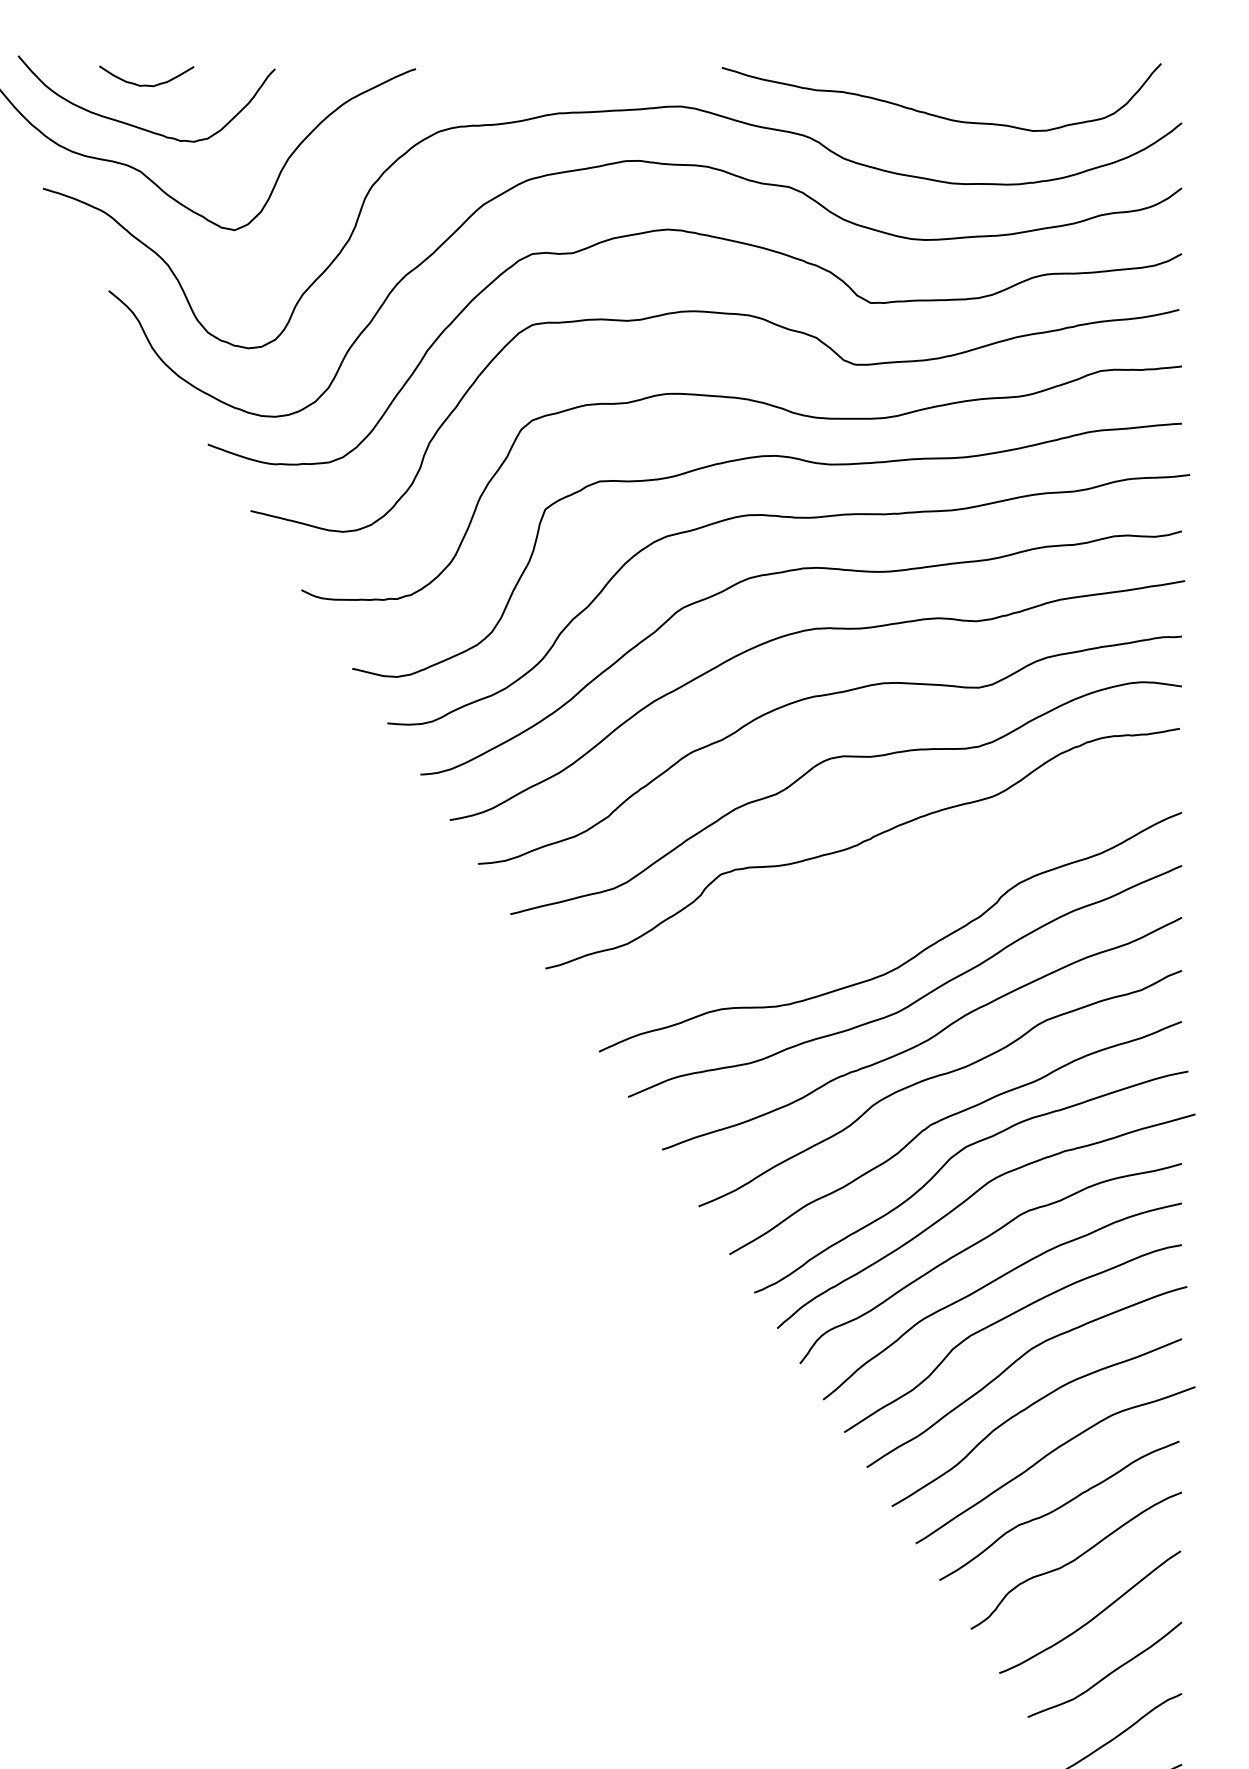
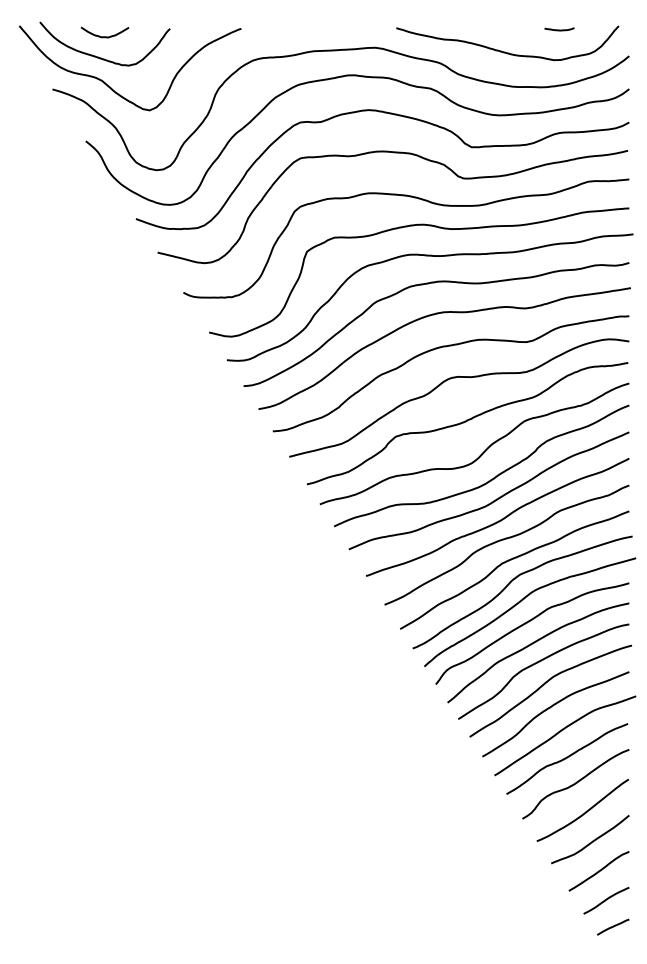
curve: (1044, 70) -> (559, 29), added
curve: (893, 903) -> (483, 451), added

